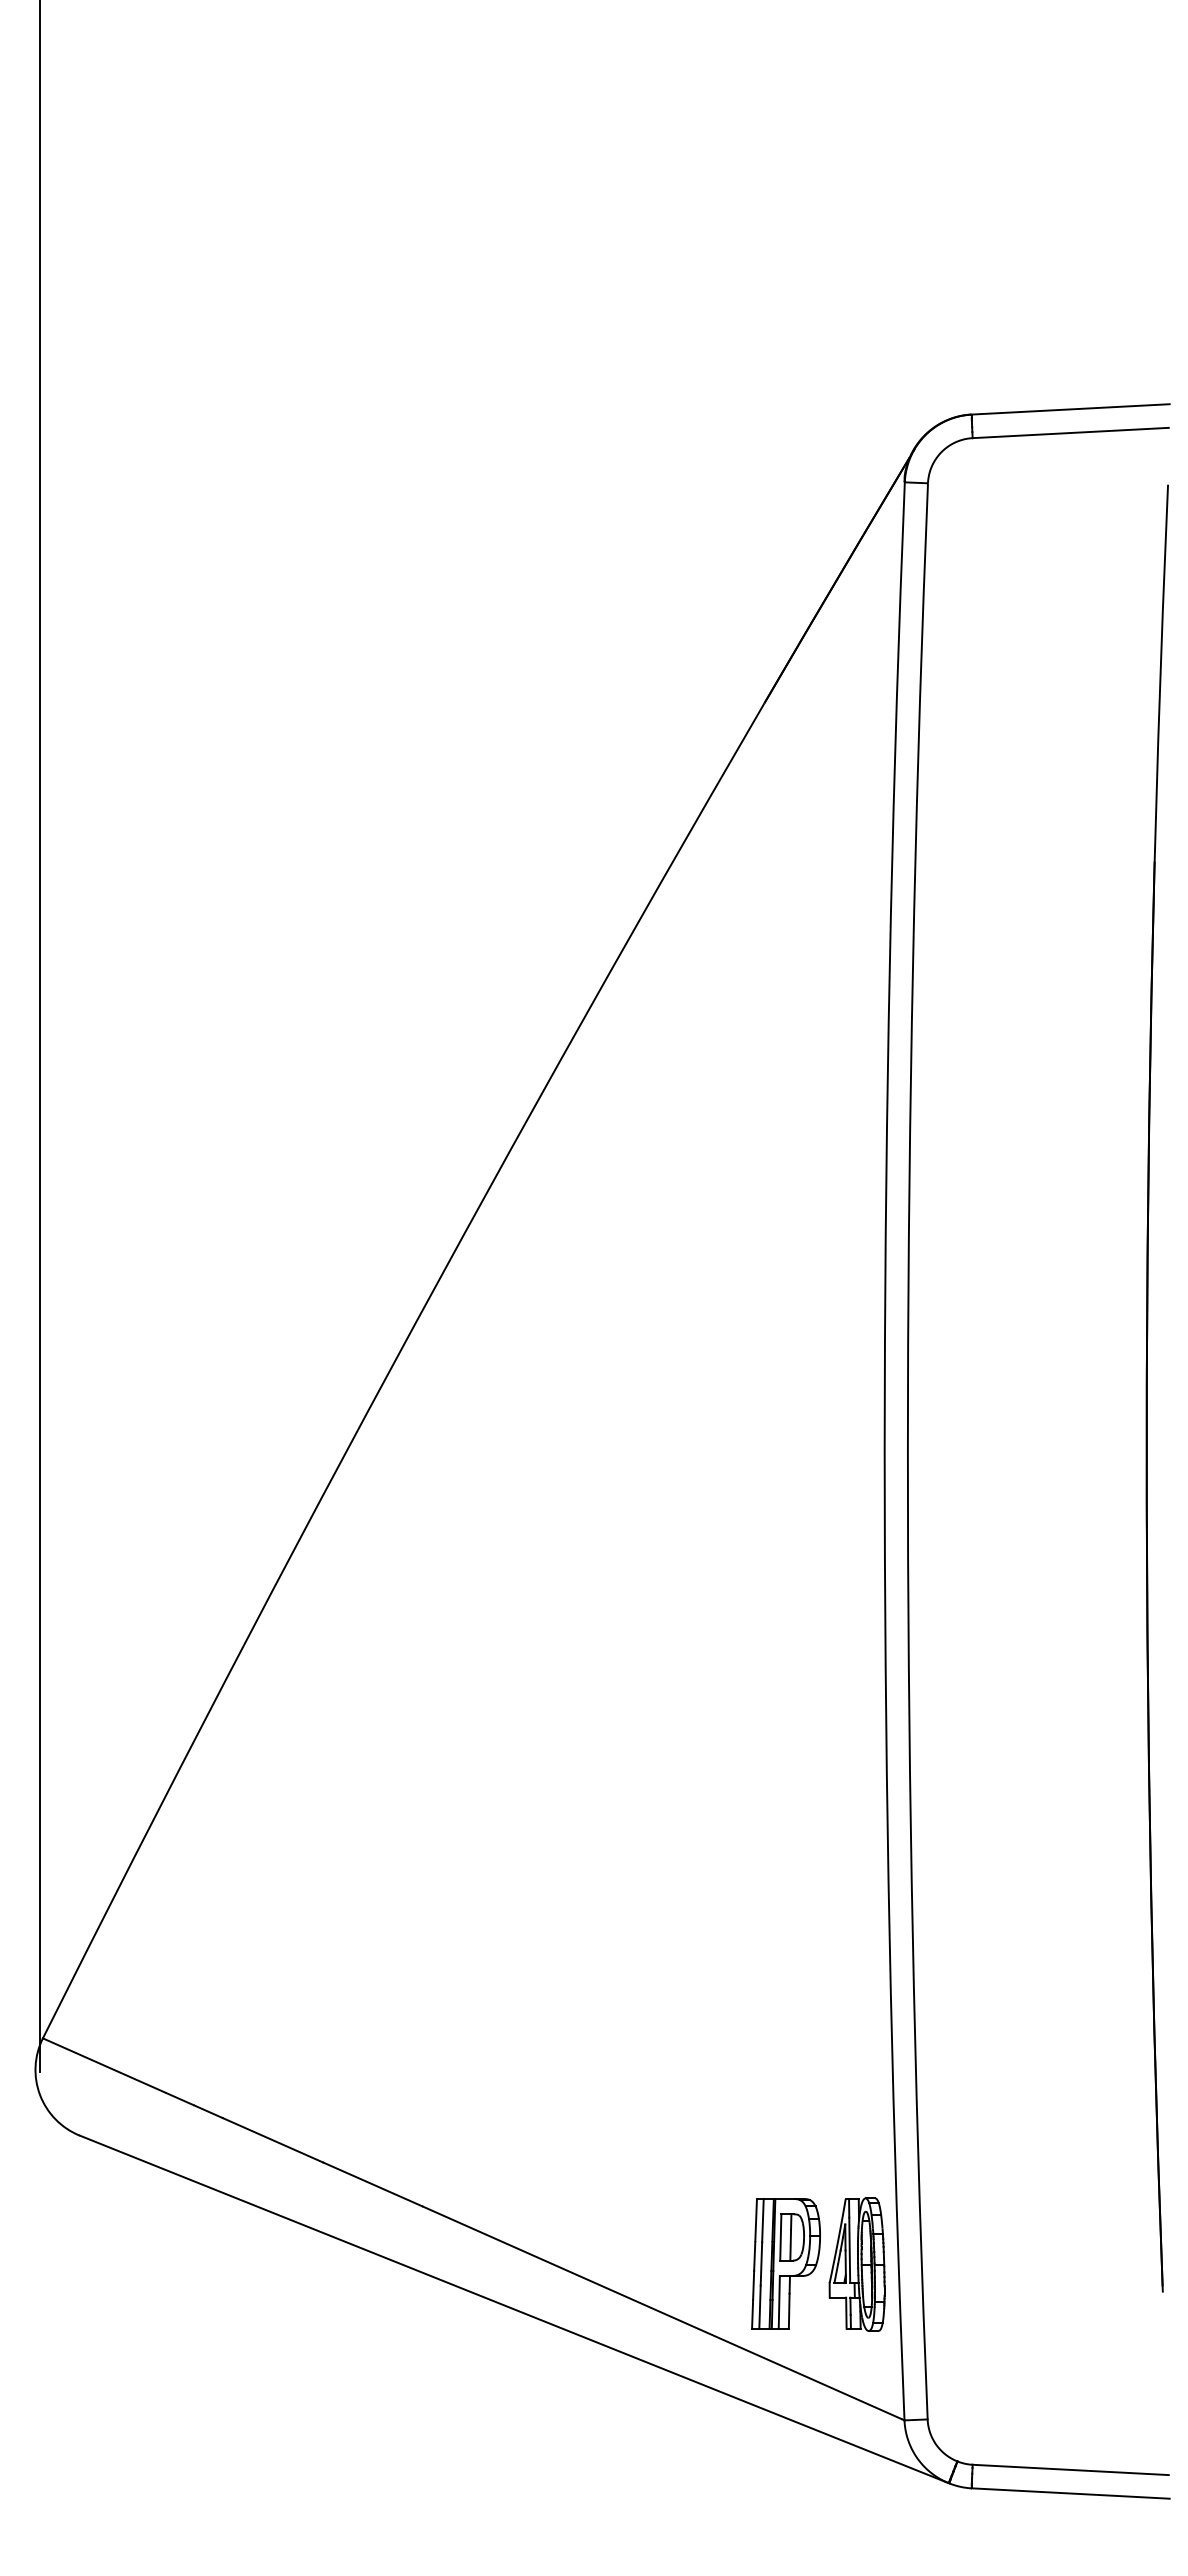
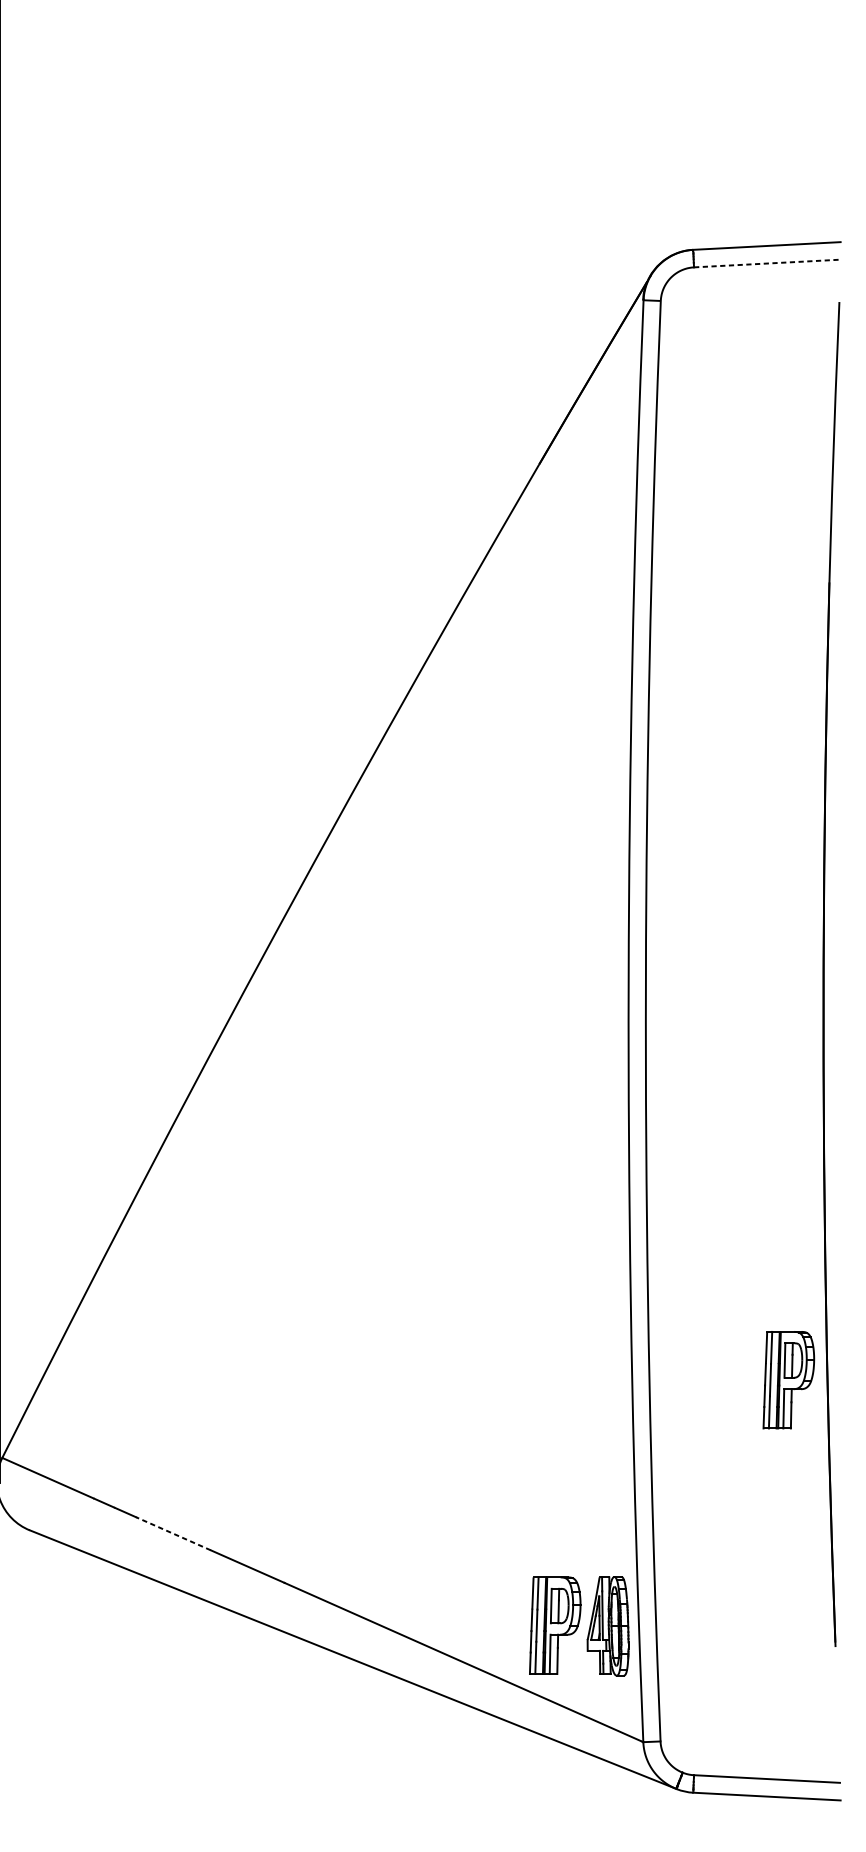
line: (1071, 432) -> (767, 263), solid -> dashed
part: (1099, 1933) -> (788, 1379), added
line: (272, 2140) -> (173, 1533), solid -> dashed

